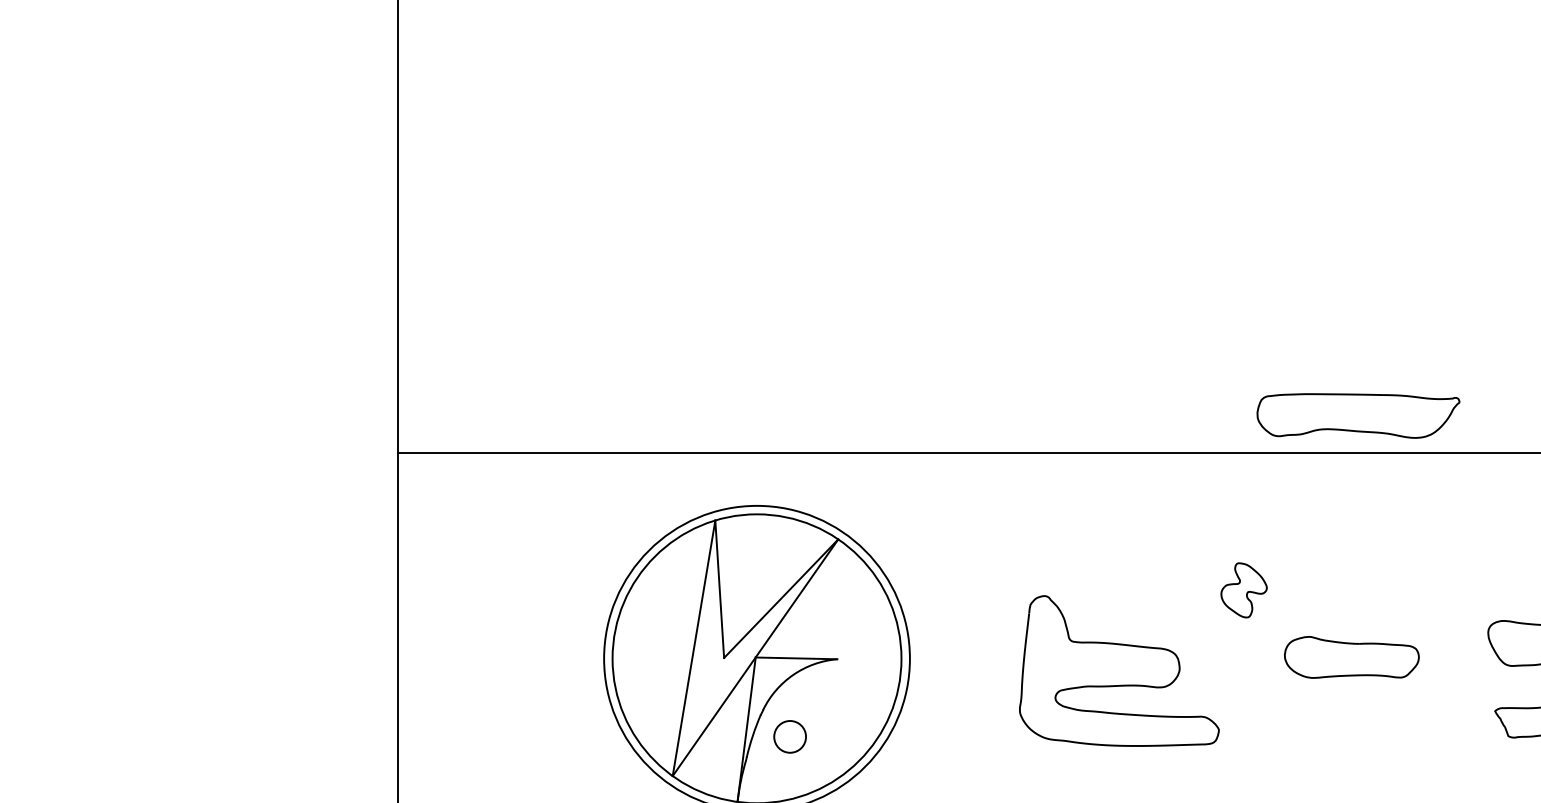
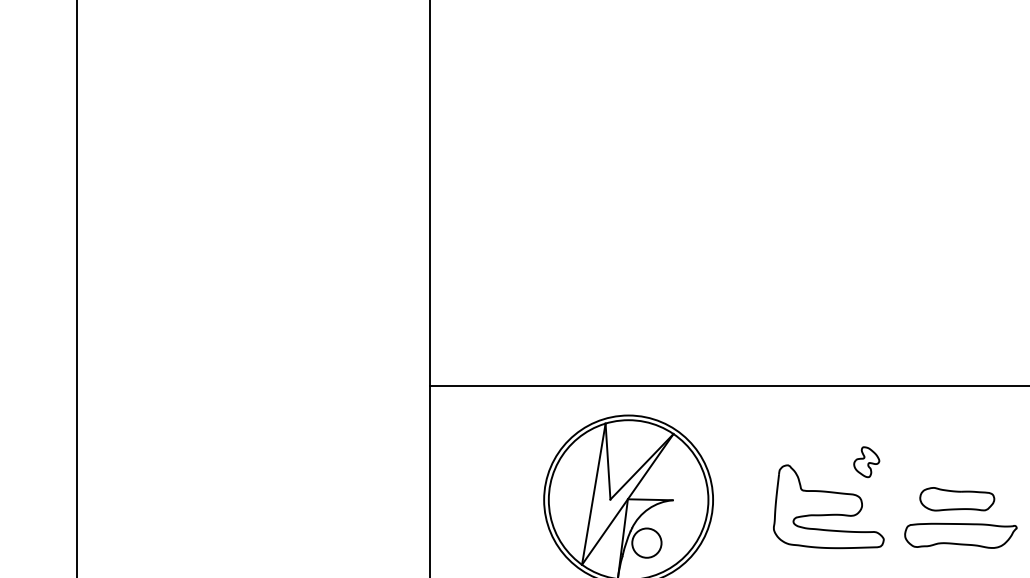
part: (1357, 415) -> (960, 535), moved
curve: (1245, 592) -> (867, 463), moved
circle: (789, 735) -> (646, 542), size x1.67

